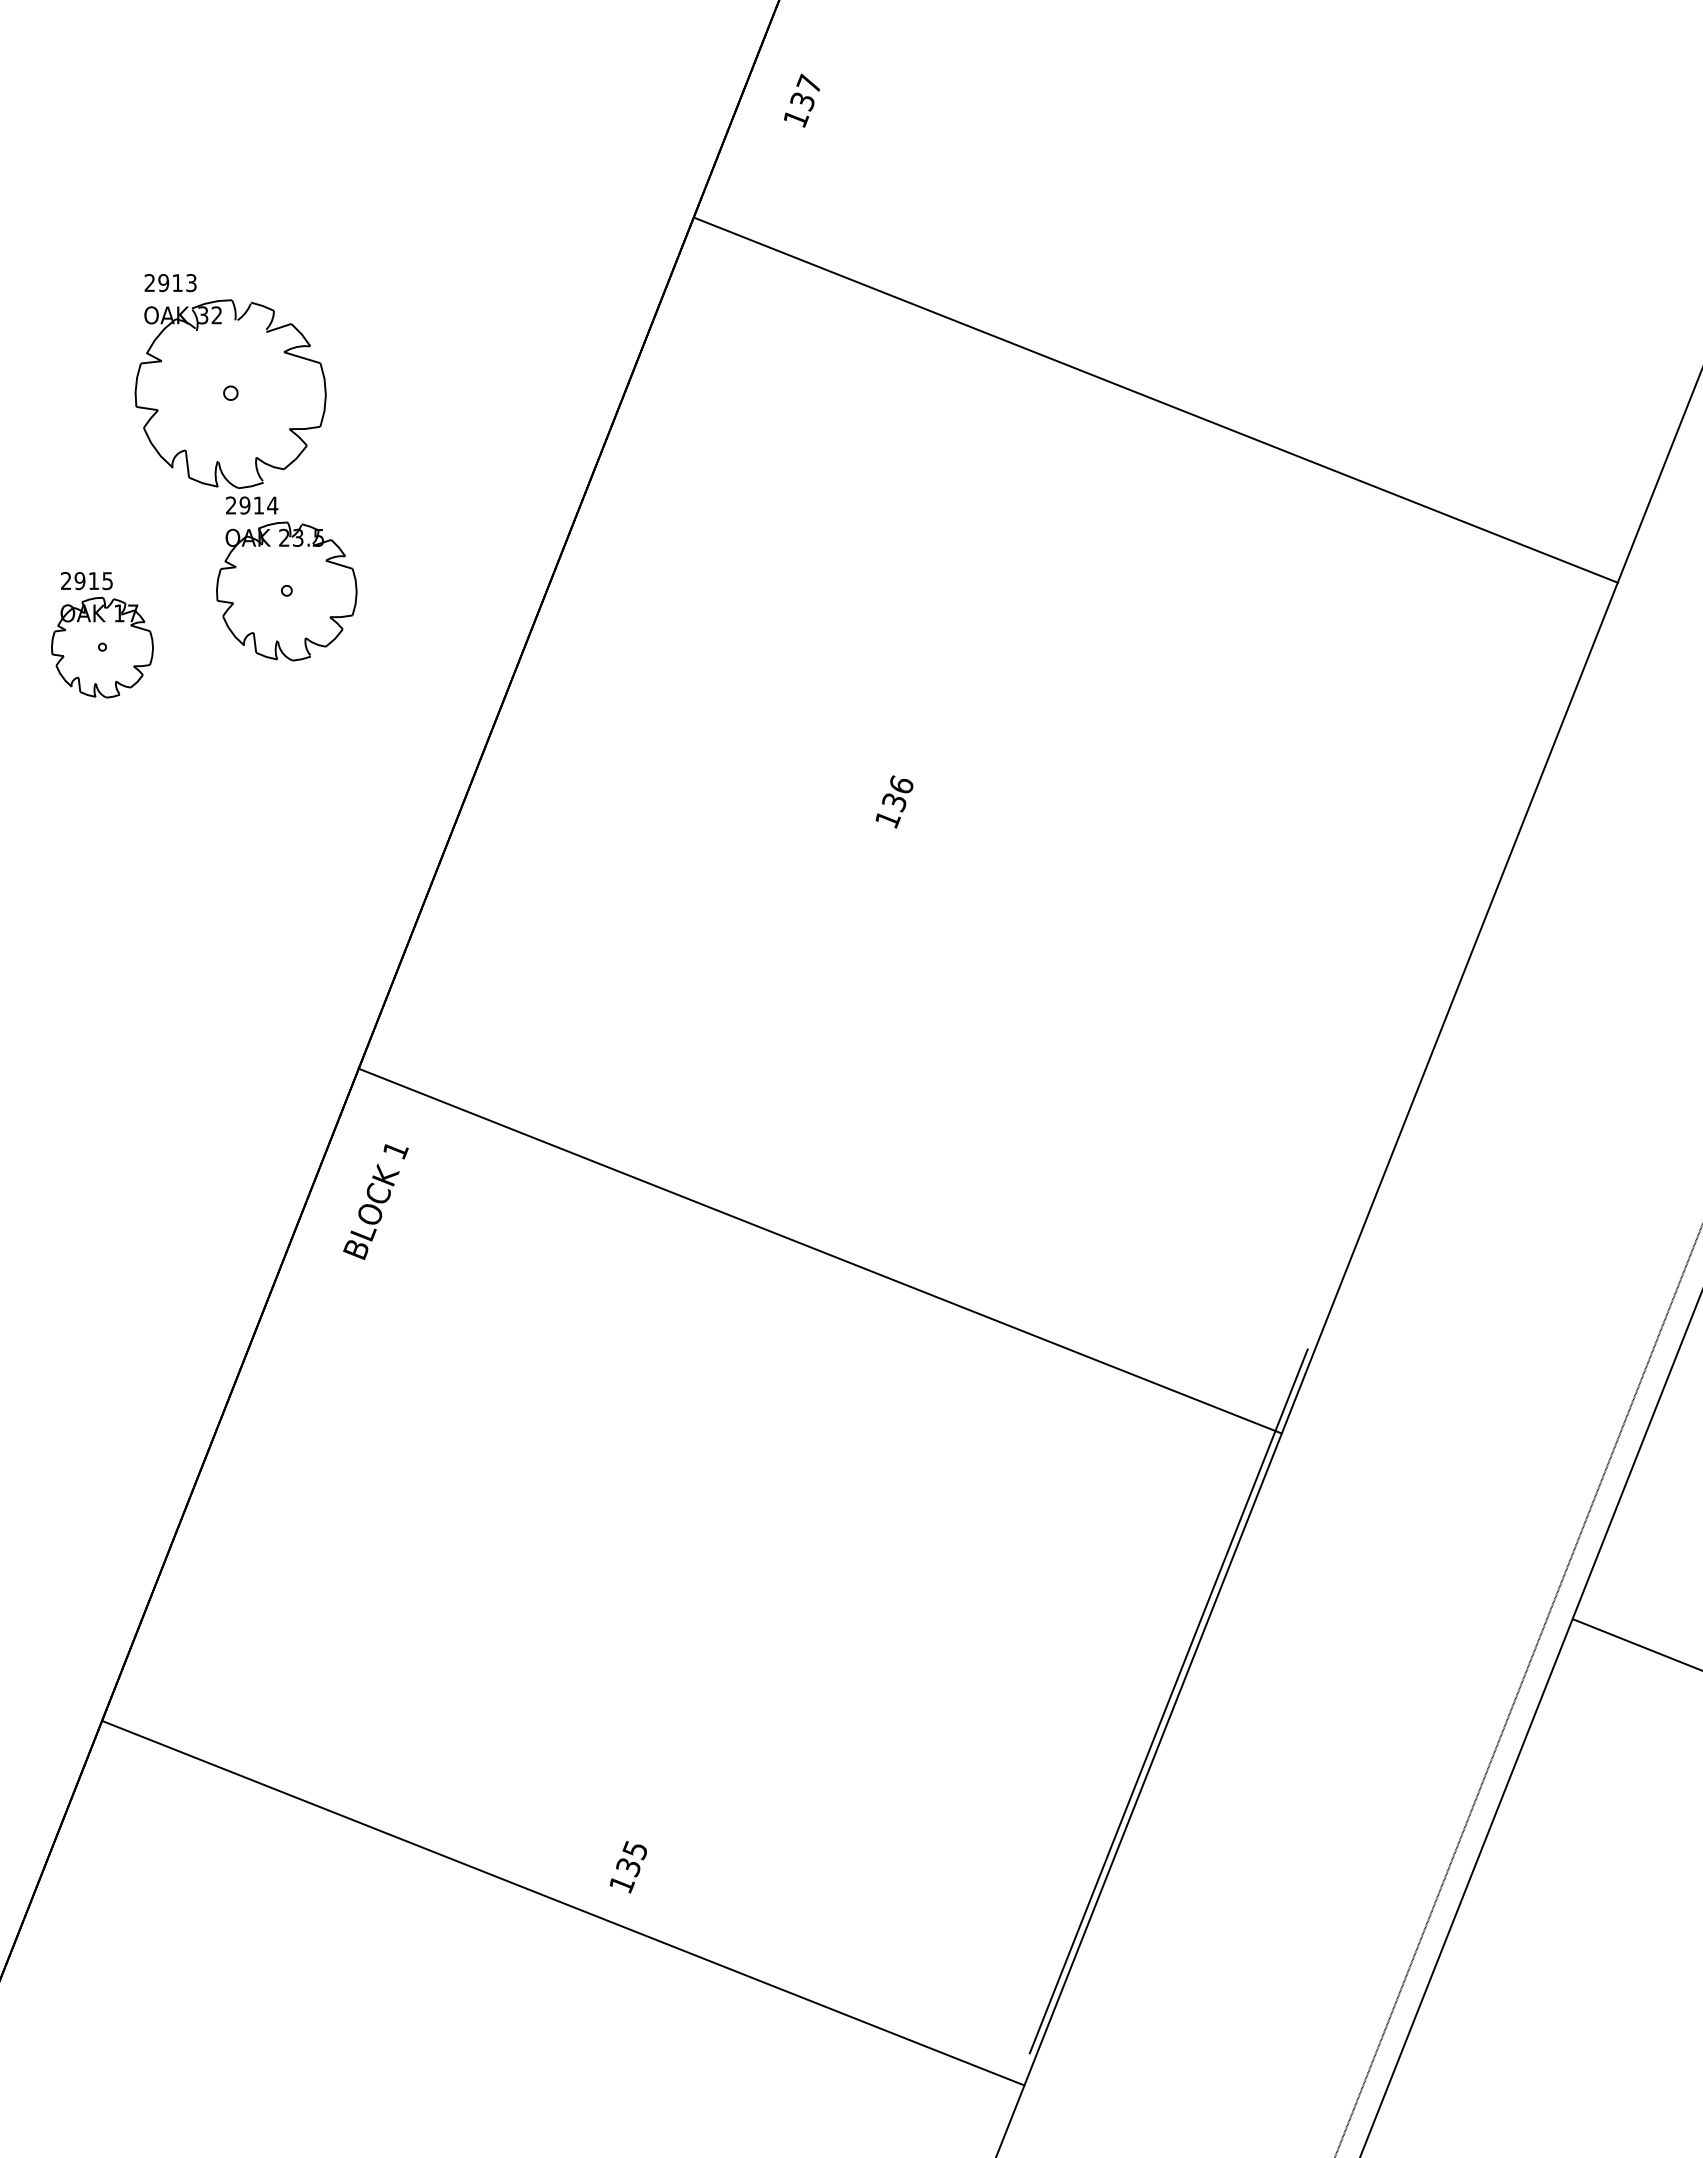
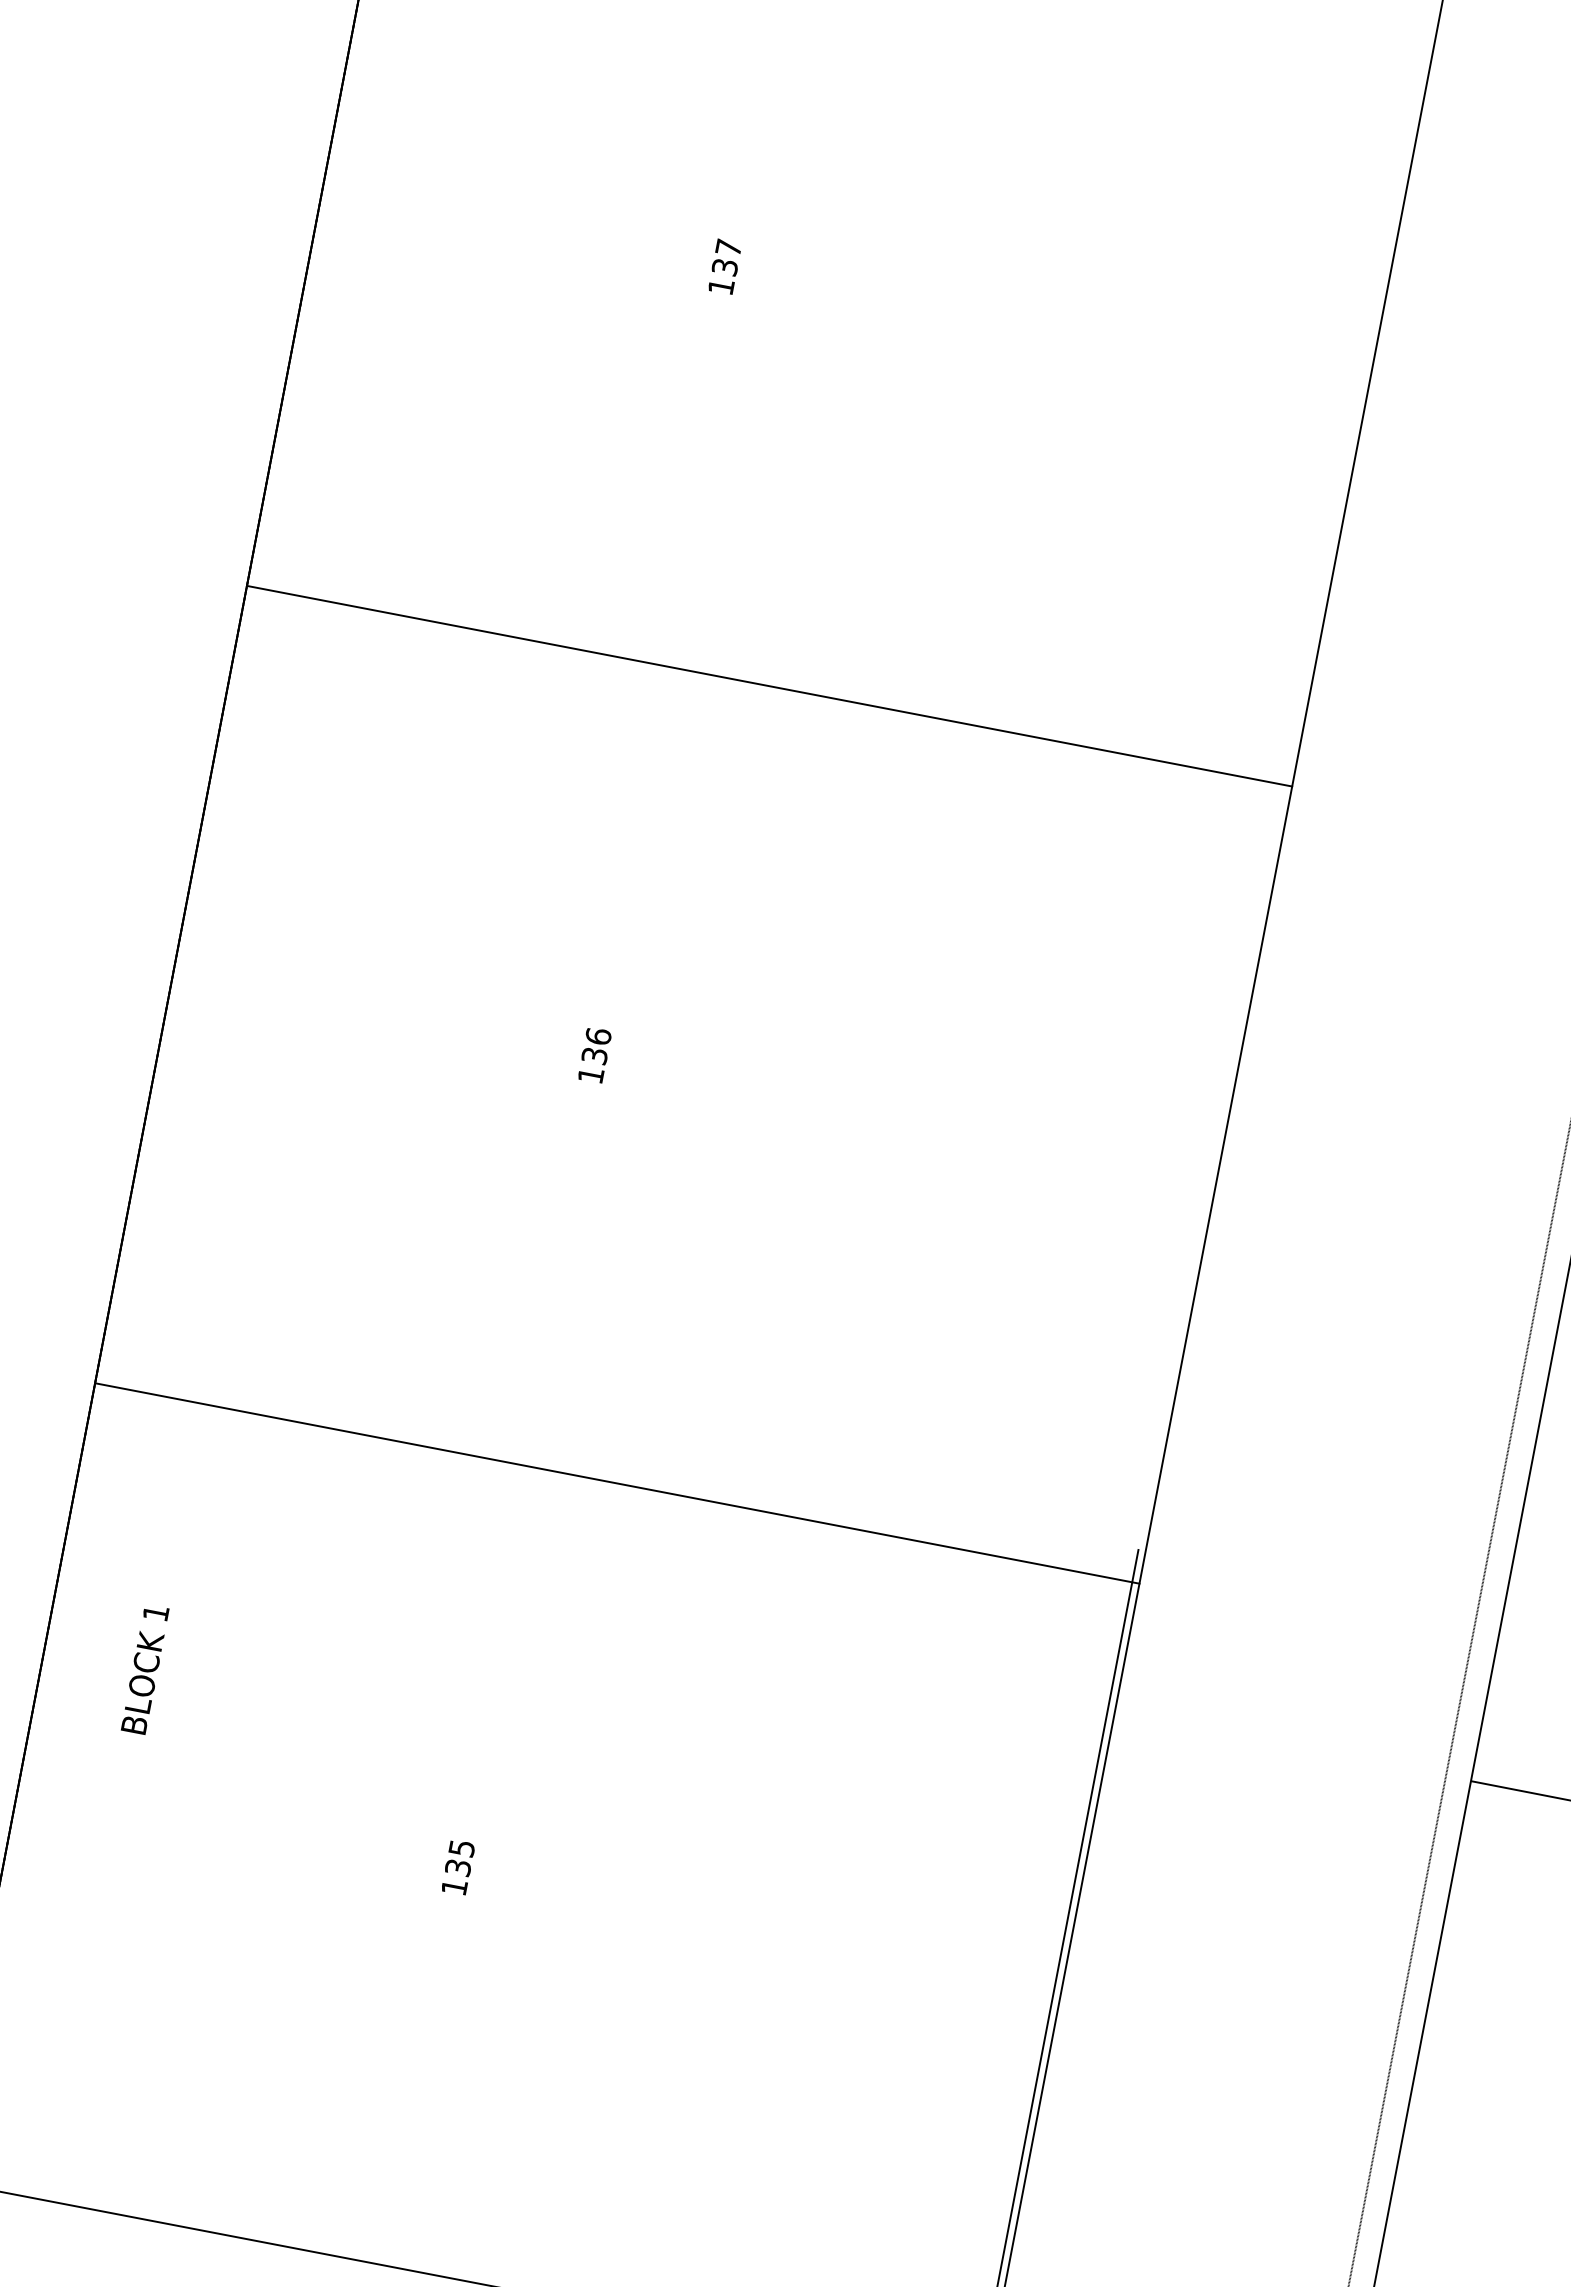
text: (801, 100) -> (723, 266), moved
line: (1156, 399) -> (769, 685), moved
text: (375, 1201) -> (145, 1671), moved
line: (819, 1250) -> (616, 1482), moved
text: (628, 1867) -> (458, 1868), moved

